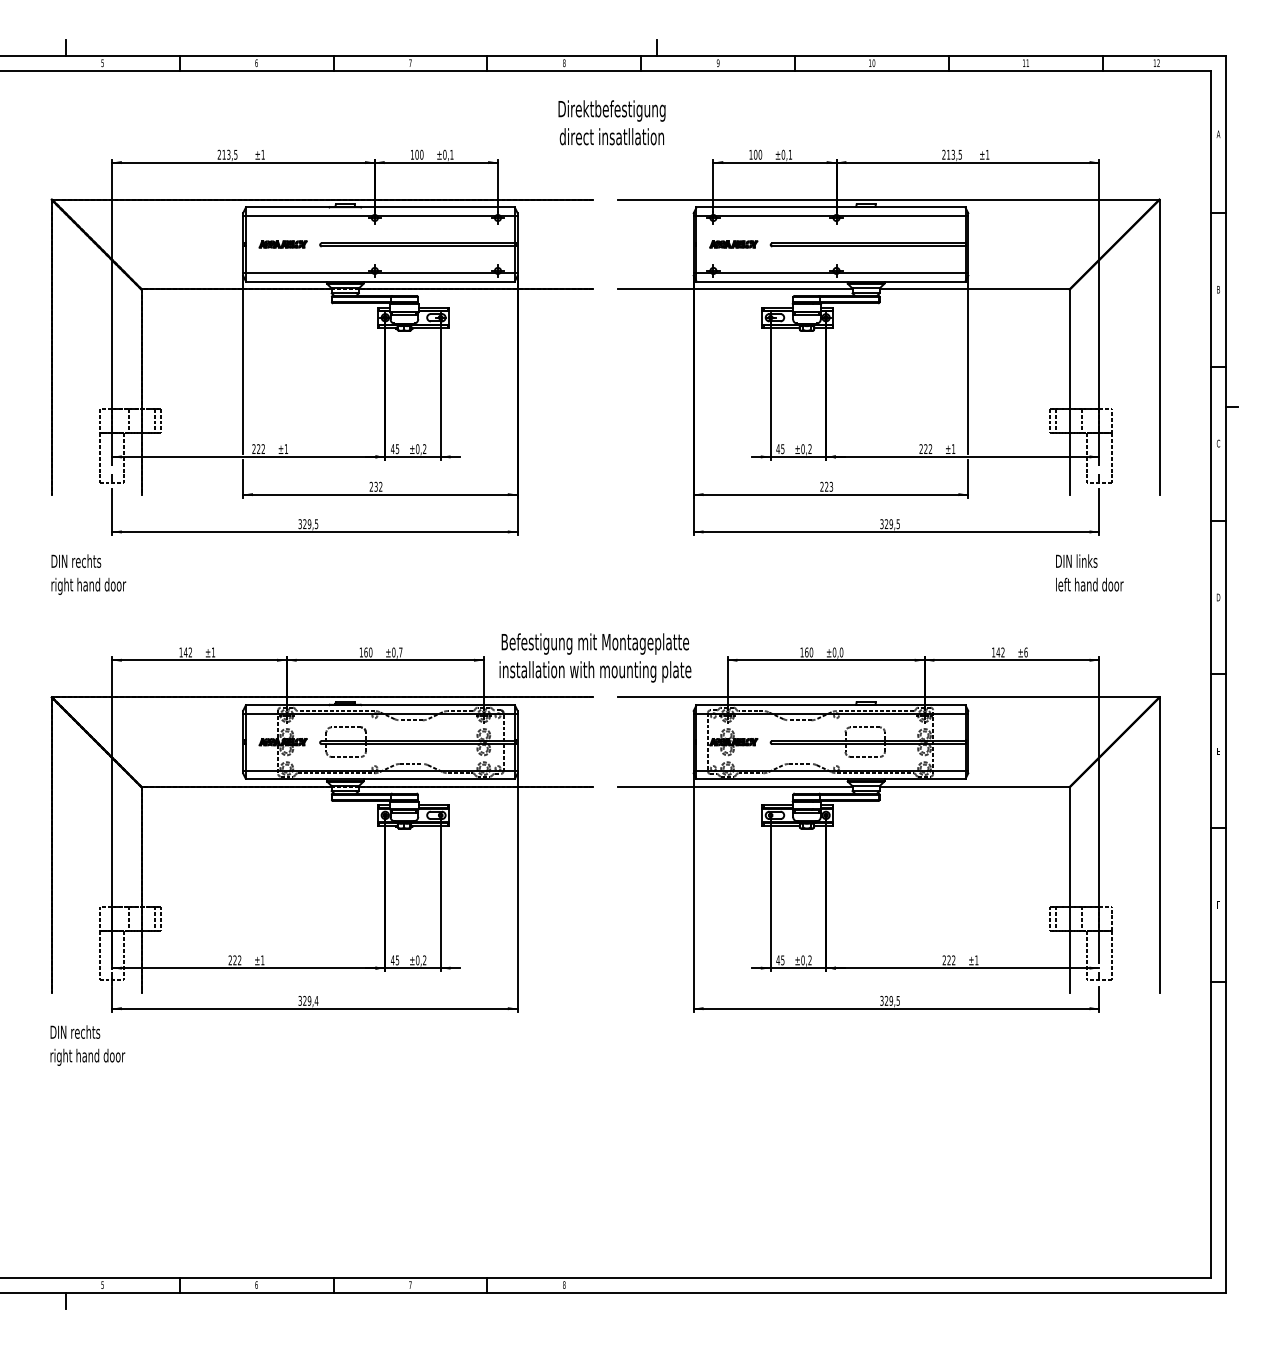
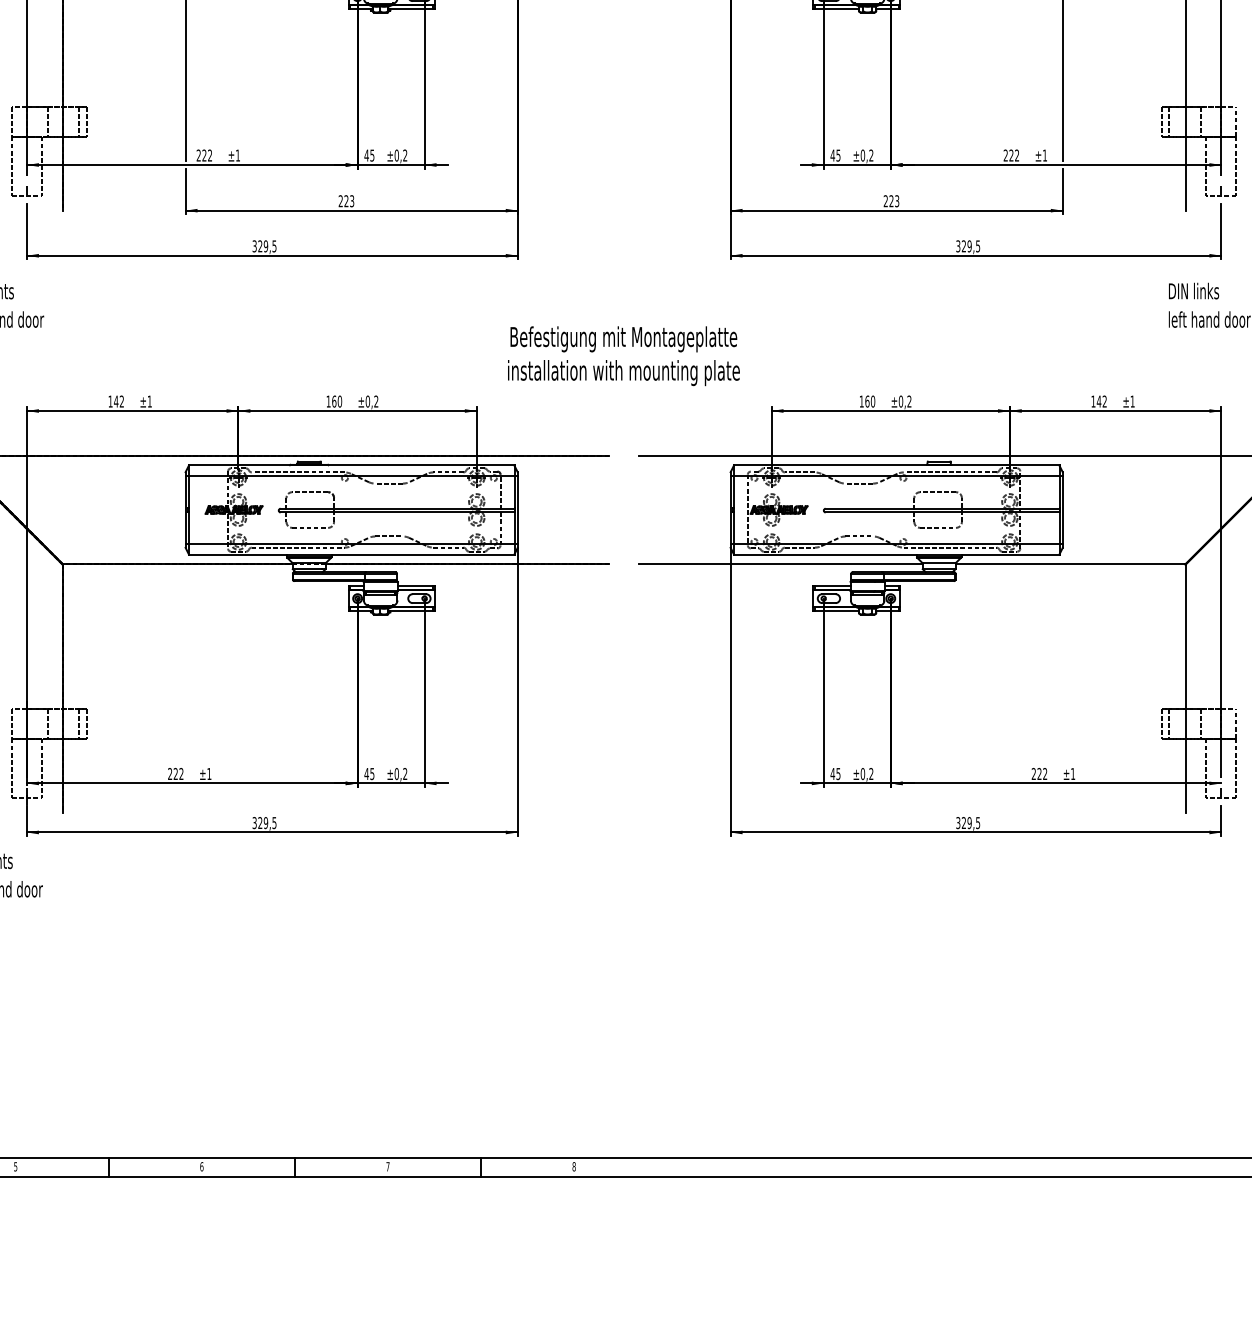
text: (378, 487) -> (349, 202), 232 -> 223
text: (400, 652) -> (375, 401), ±0,7 -> ±0,2
text: (841, 652) -> (909, 401), ±0,0 -> ±0,2
text: (1025, 652) -> (1131, 401), ±6 -> ±1
text: (595, 657) -> (623, 355), moved
text: (316, 1000) -> (274, 822), 329,4 -> 329,5

